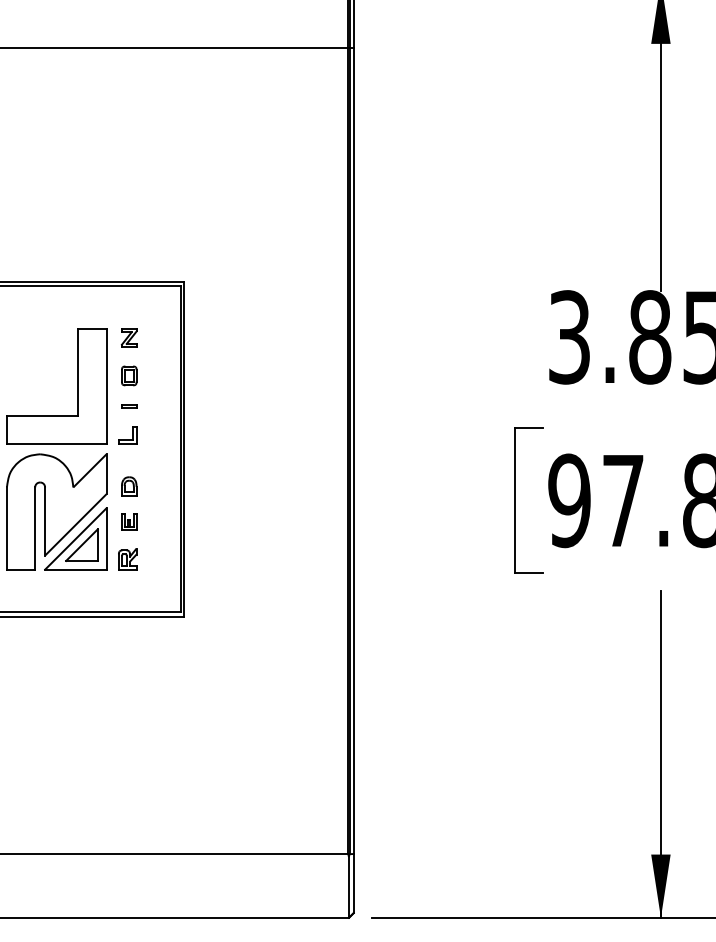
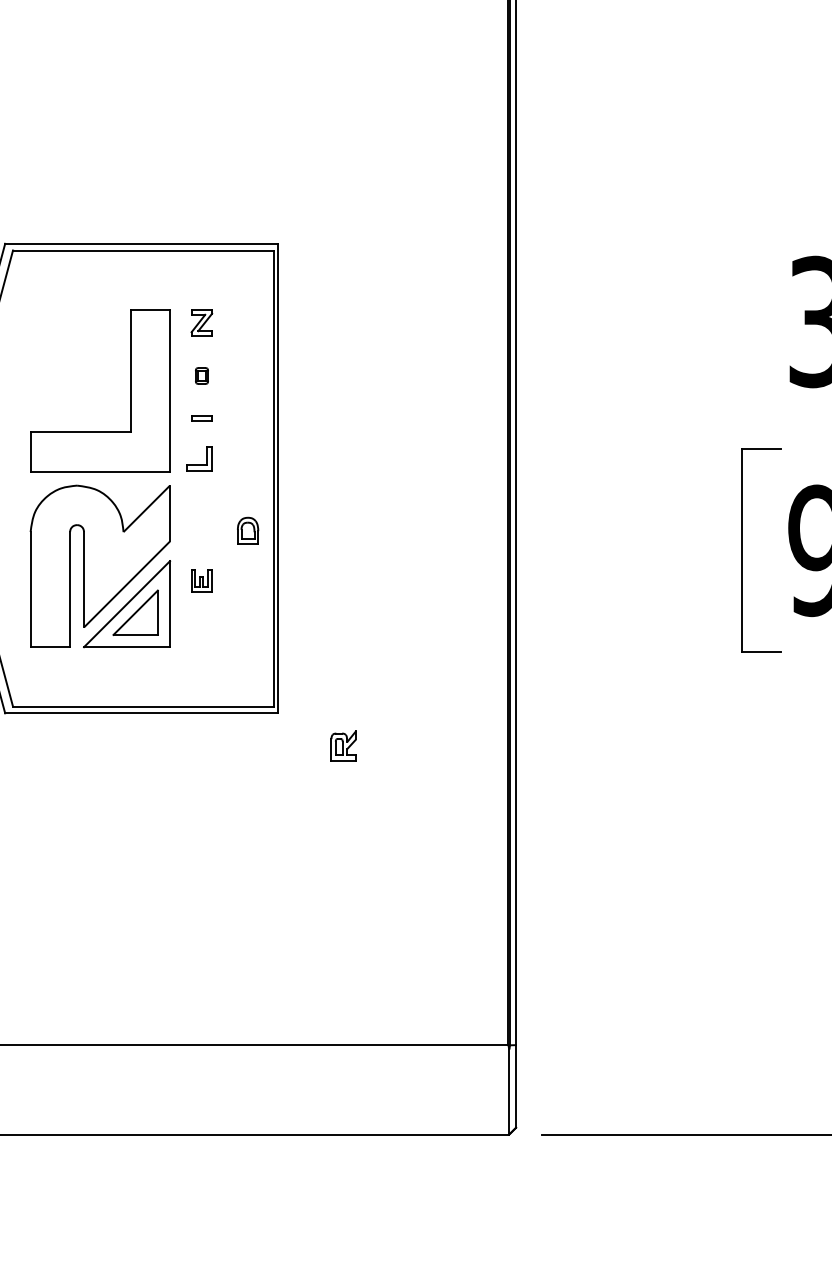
part: (129, 375) -> (202, 375), size x0.6
part: (129, 486) -> (248, 530), moved
part: (127, 559) -> (343, 746), moved

